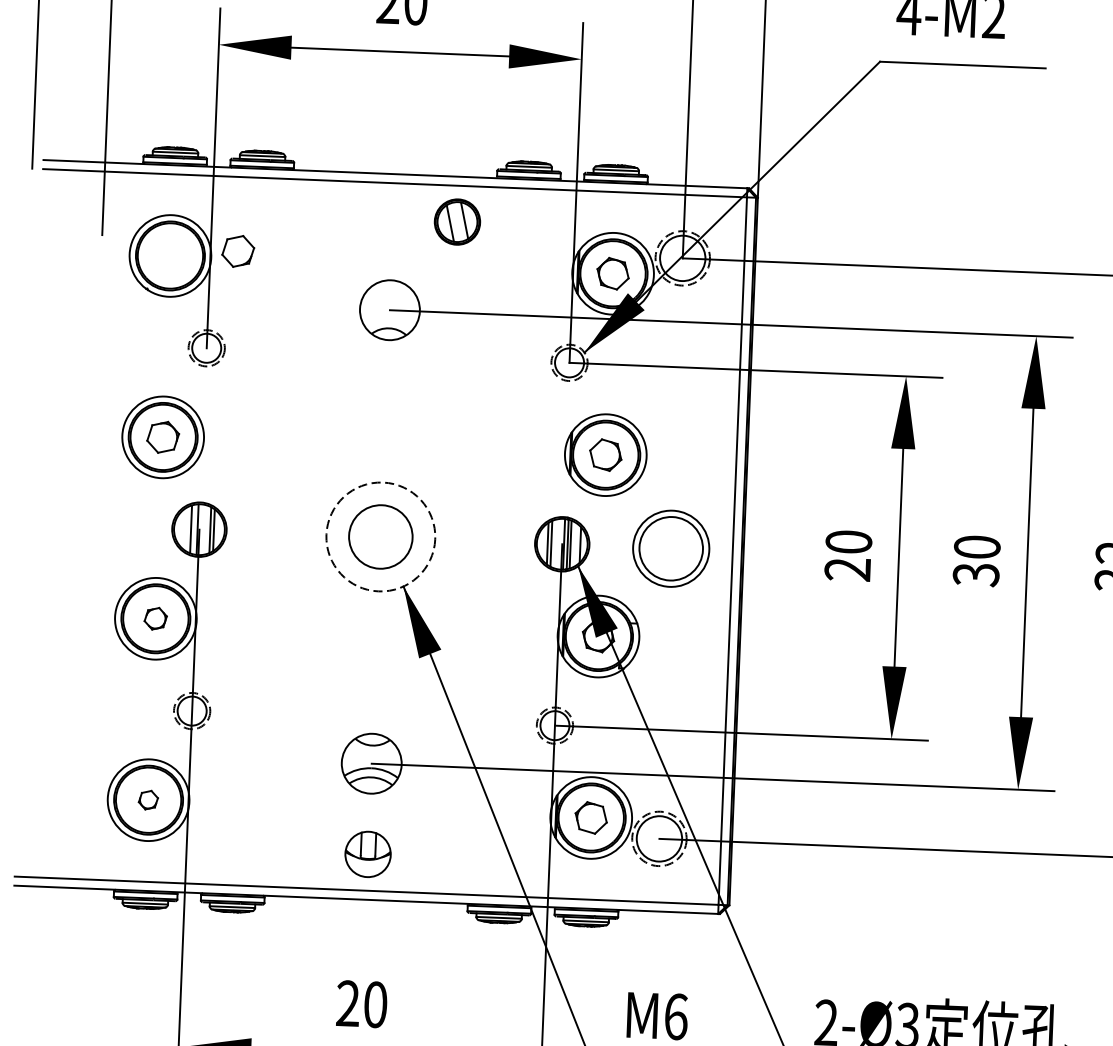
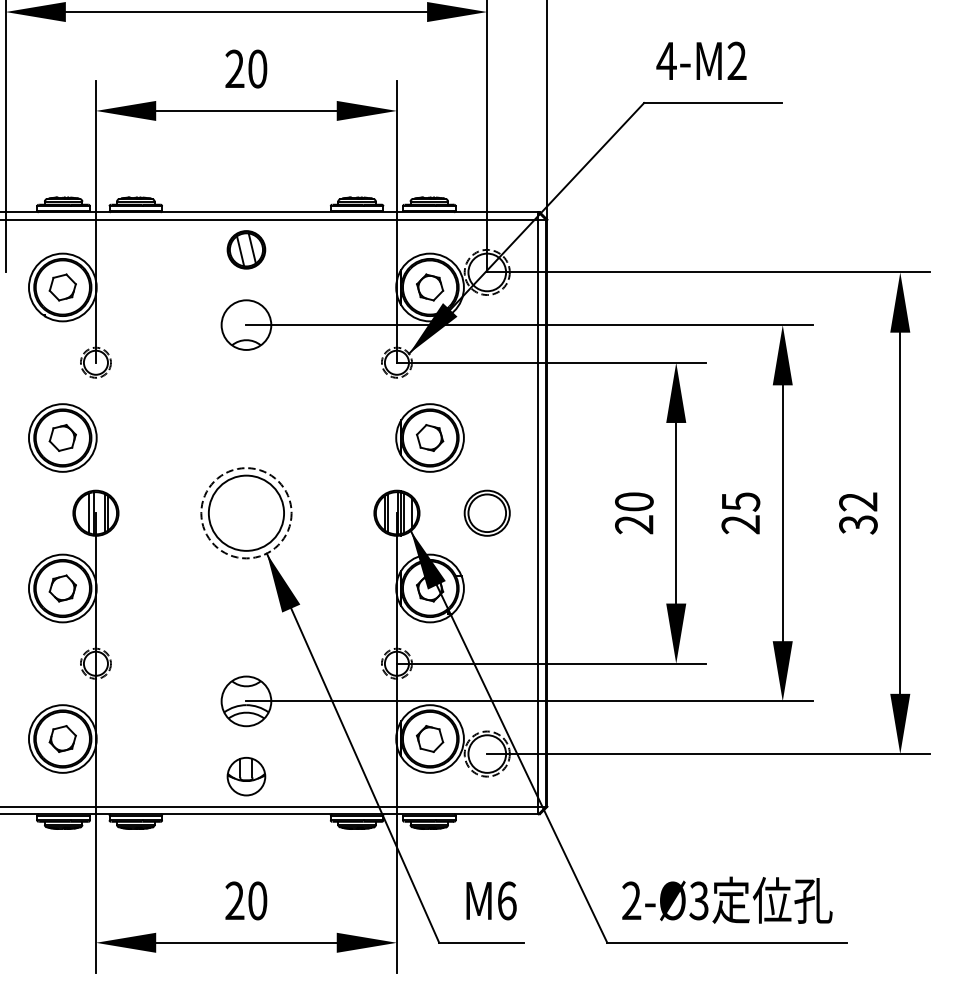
part: (457, 221) -> (246, 249), moved
part: (237, 251) -> (62, 287), moved
circle: (380, 536) -> (246, 512), size x1.43
part: (670, 547) -> (486, 512), size x0.71
text: (976, 561) -> (740, 513), 30 -> 25
part: (155, 618) -> (62, 588), size x1.43
part: (148, 799) -> (62, 738), size x1.67

